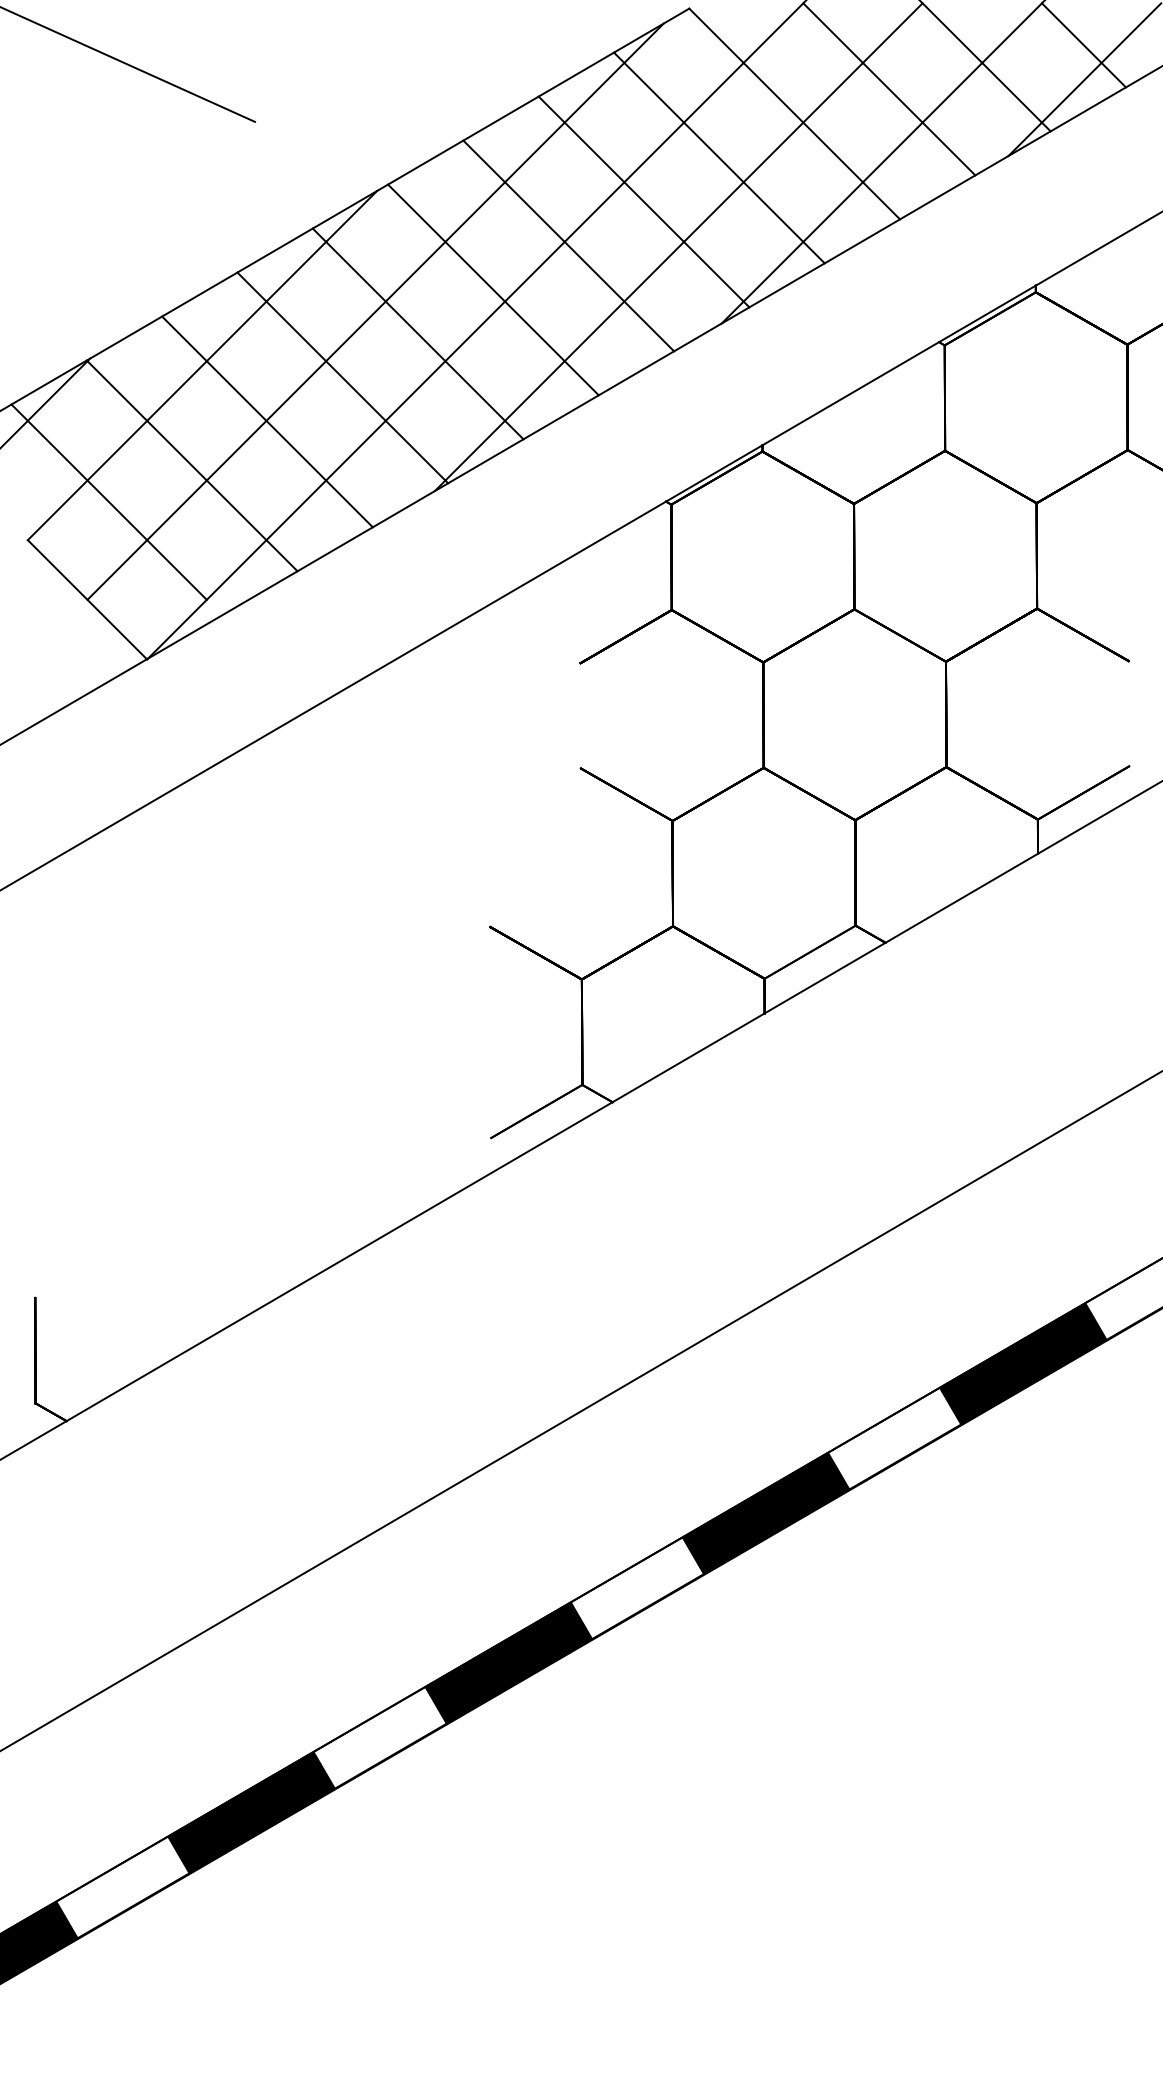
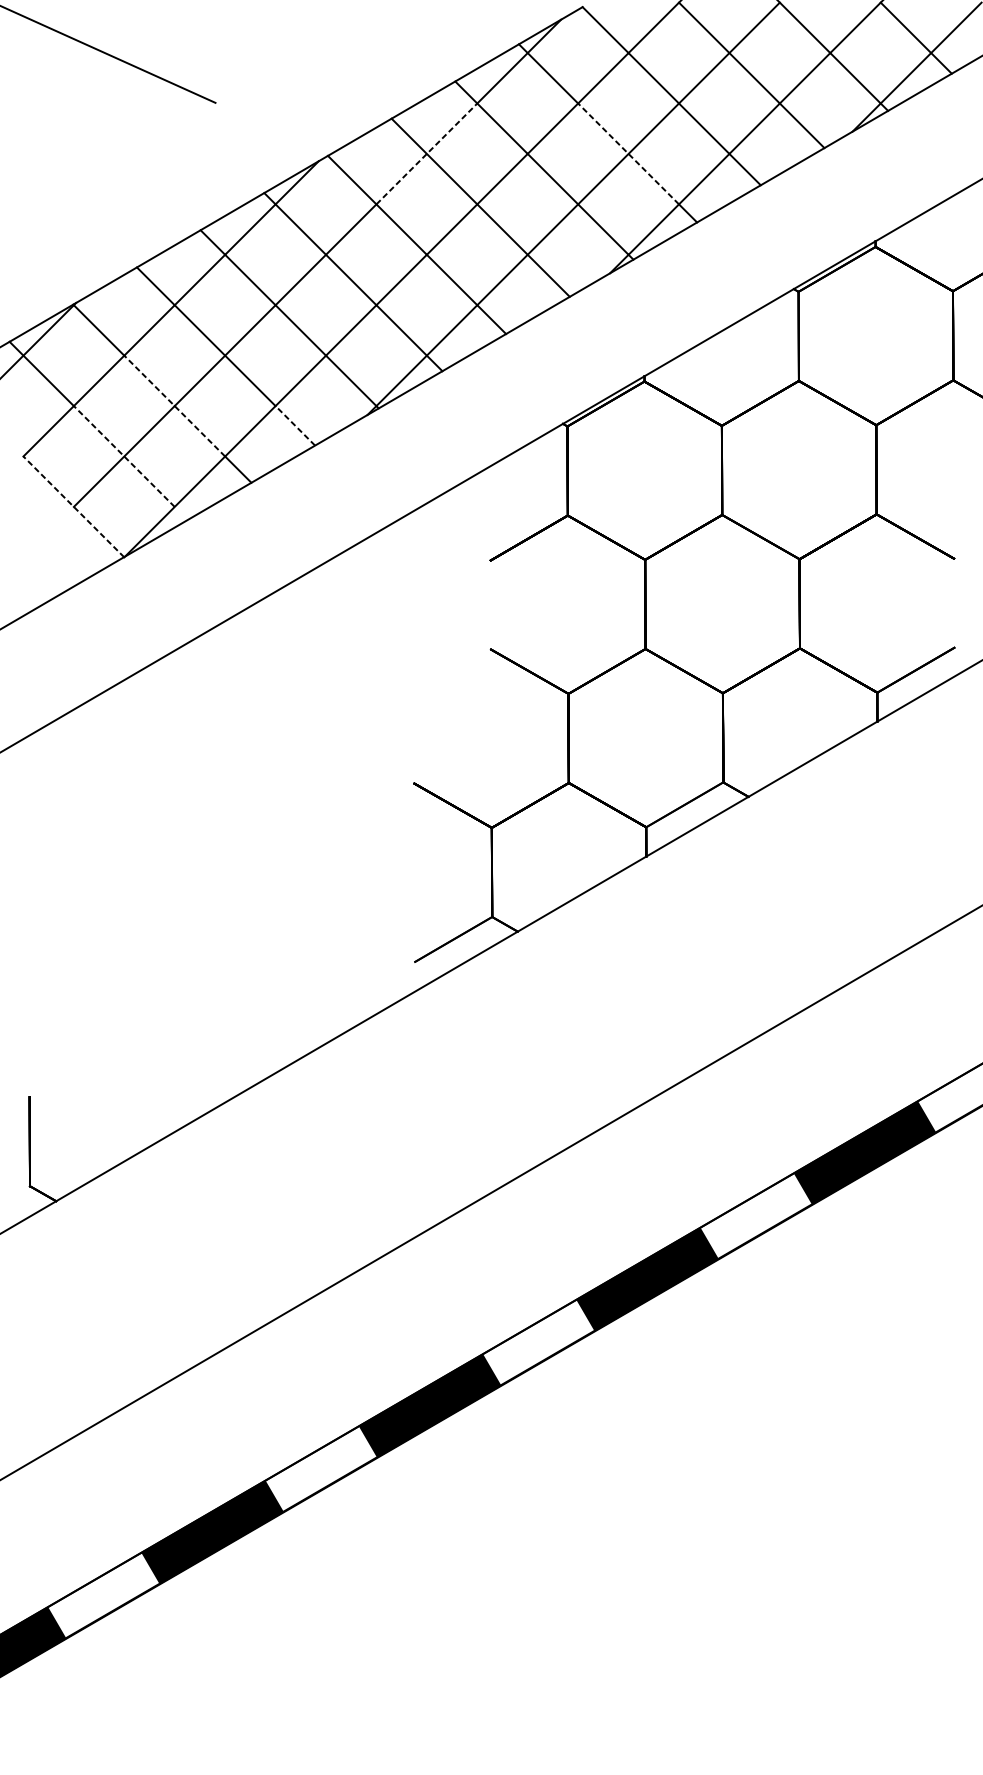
line: (505, 181) -> (427, 153), solid -> dashed
line: (743, 181) -> (628, 153), solid -> dashed
line: (206, 480) -> (174, 406), solid -> dashed
line: (349, 503) -> (295, 425), solid -> dashed
line: (146, 539) -> (123, 455), solid -> dashed
line: (87, 599) -> (73, 506), solid -> dashed

